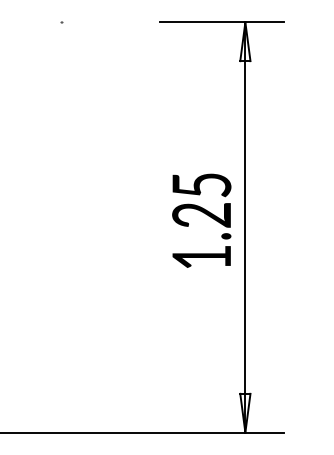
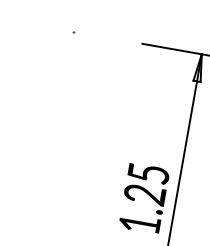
text: (201, 220) -> (144, 198), moved

